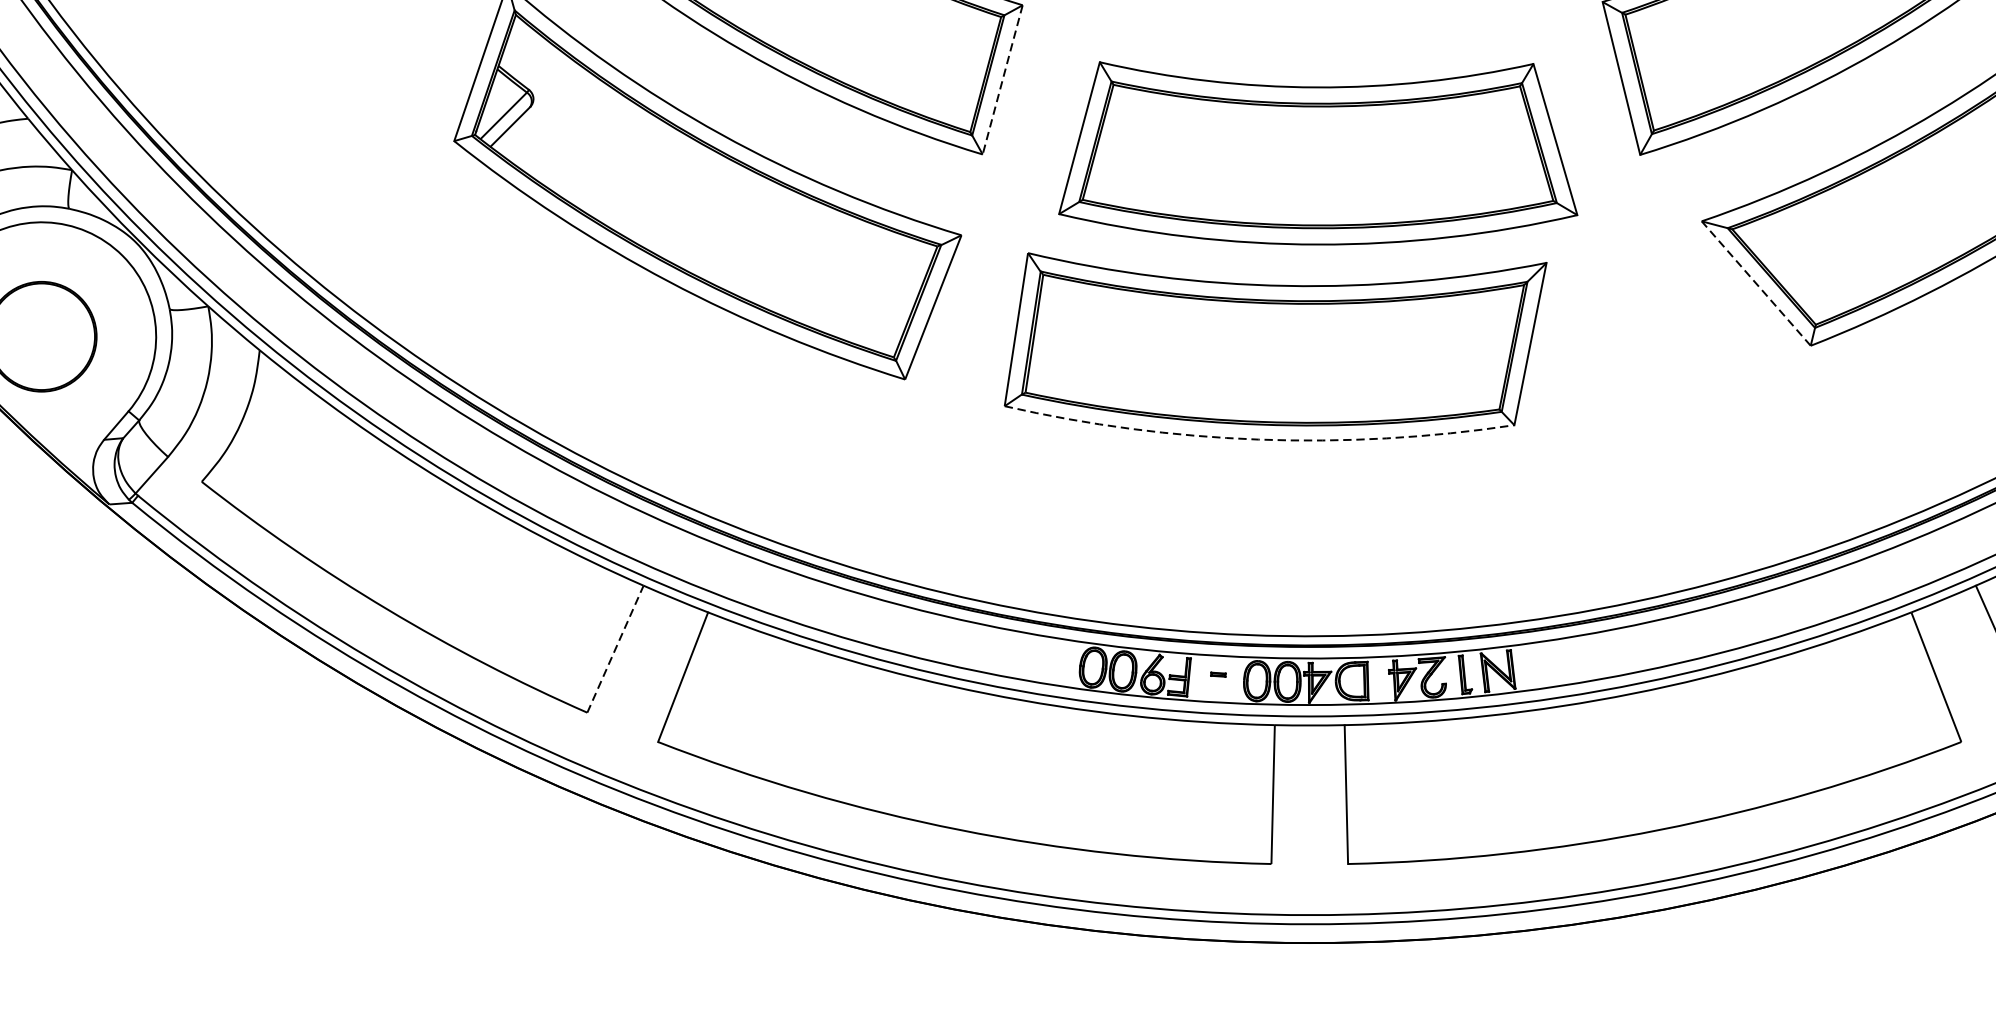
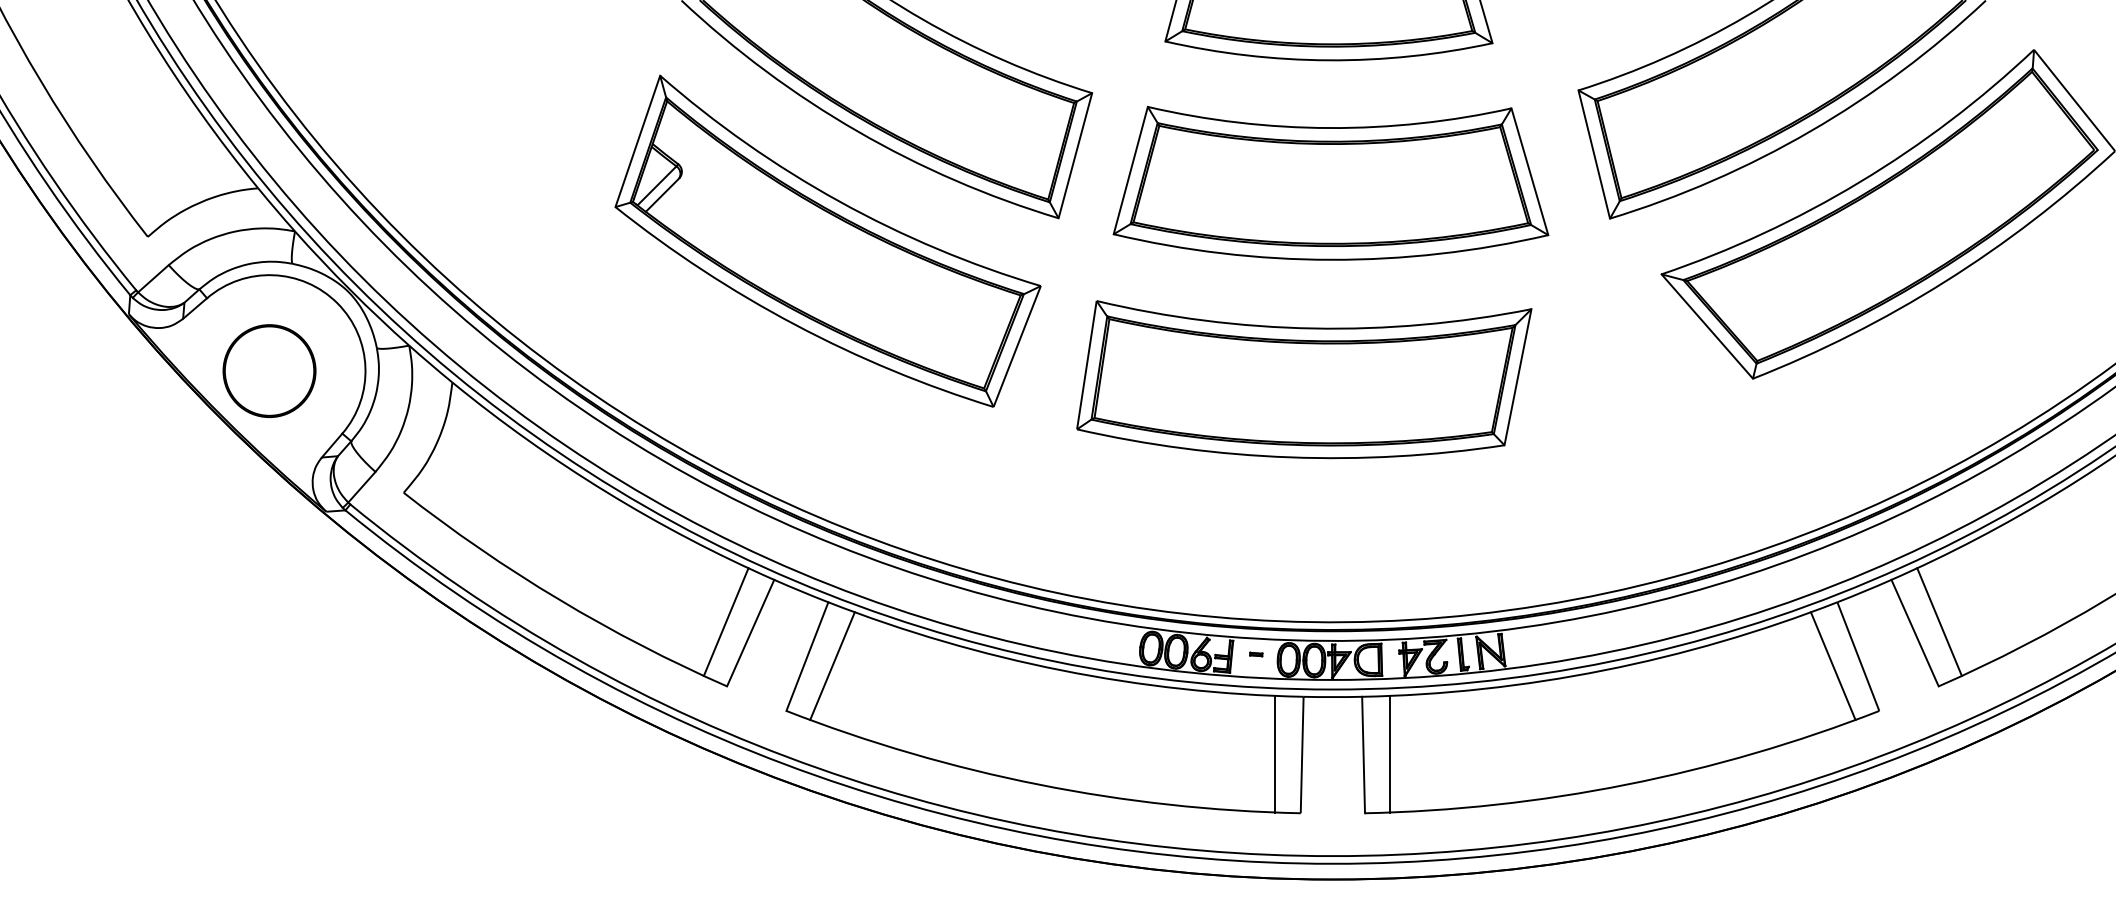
line: (1002, 79) -> (1075, 155), dashed -> solid
part: (1317, 152) -> (1330, 182), moved
line: (1755, 283) -> (1706, 326), dashed -> solid
arc: (1259, 439) -> (1290, 457), dashed -> solid
line: (585, 635) -> (725, 621), added
line: (615, 648) -> (750, 632), dashed -> solid
line: (713, 687) -> (832, 665), added
line: (1905, 687) -> (1832, 665), added
line: (1241, 792) -> (1275, 753), added
line: (1378, 792) -> (1390, 753), added

